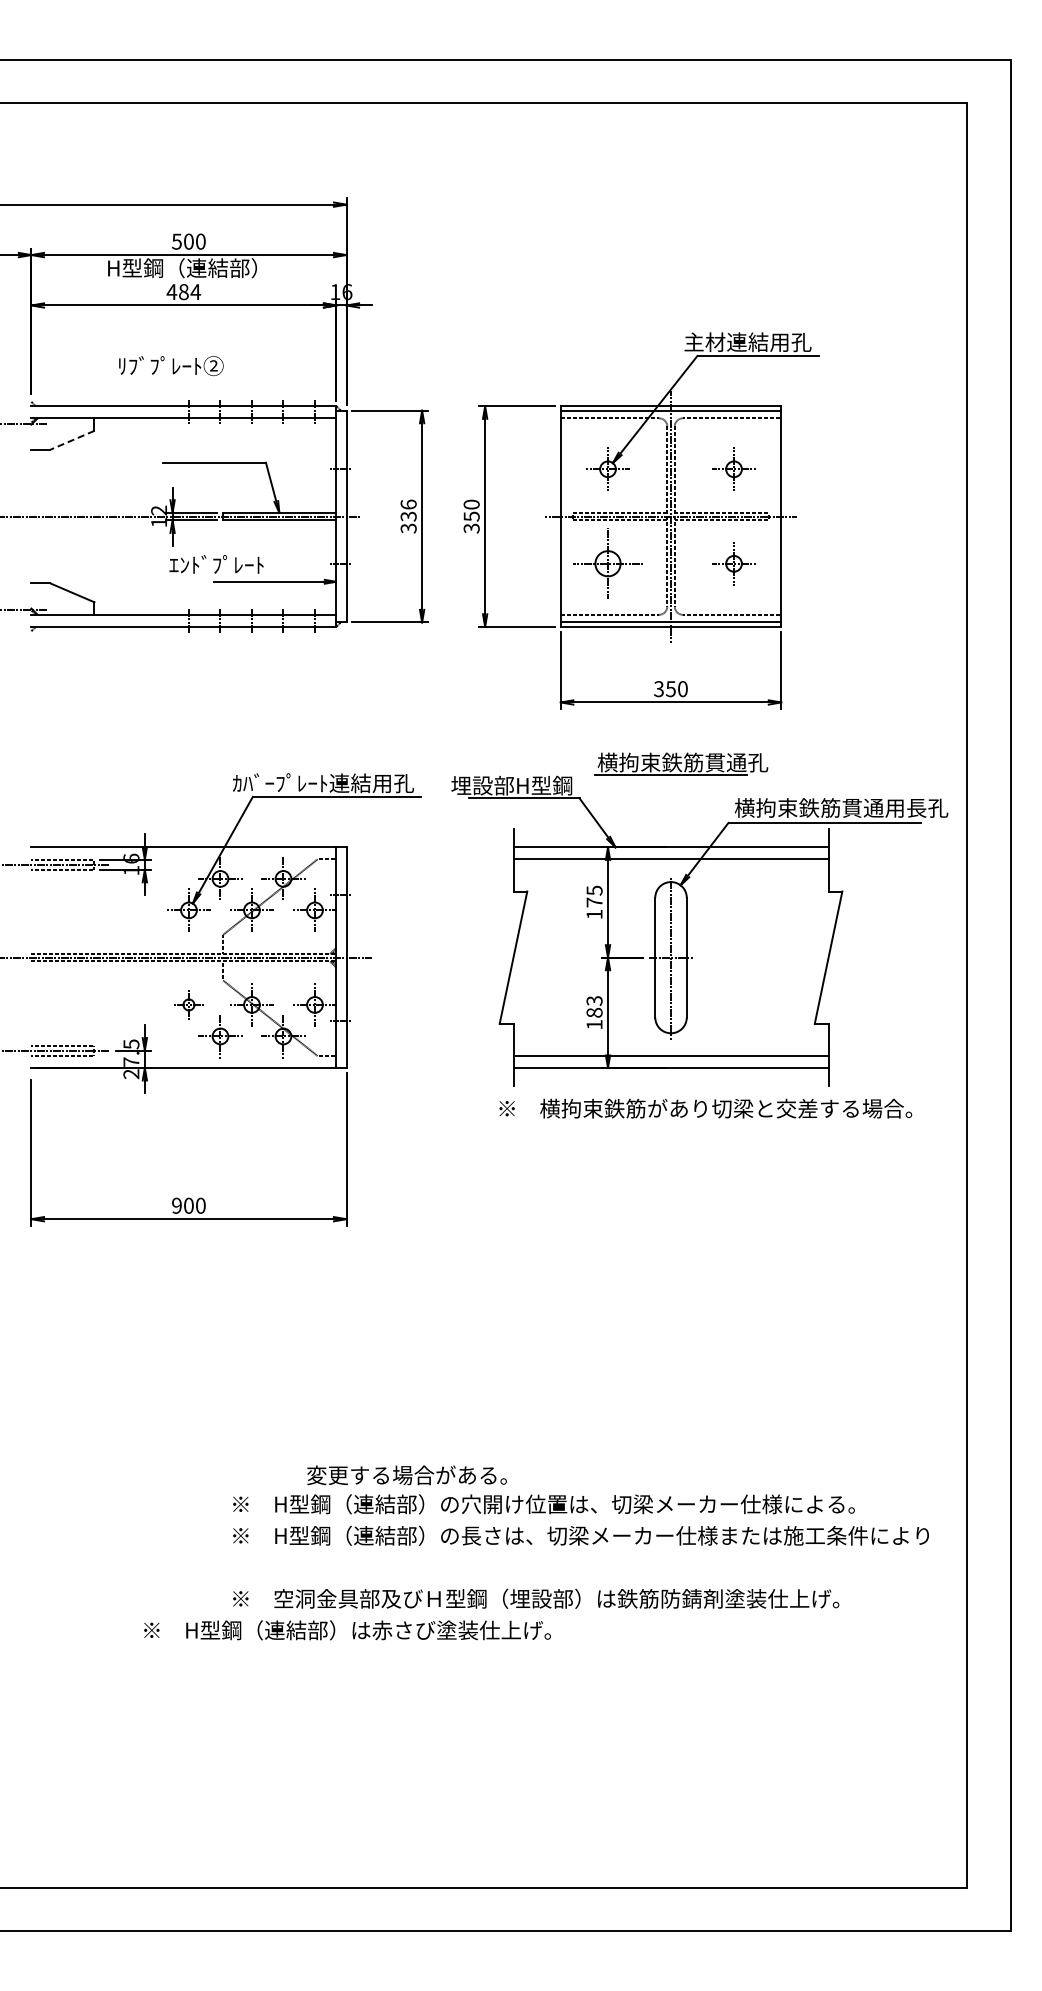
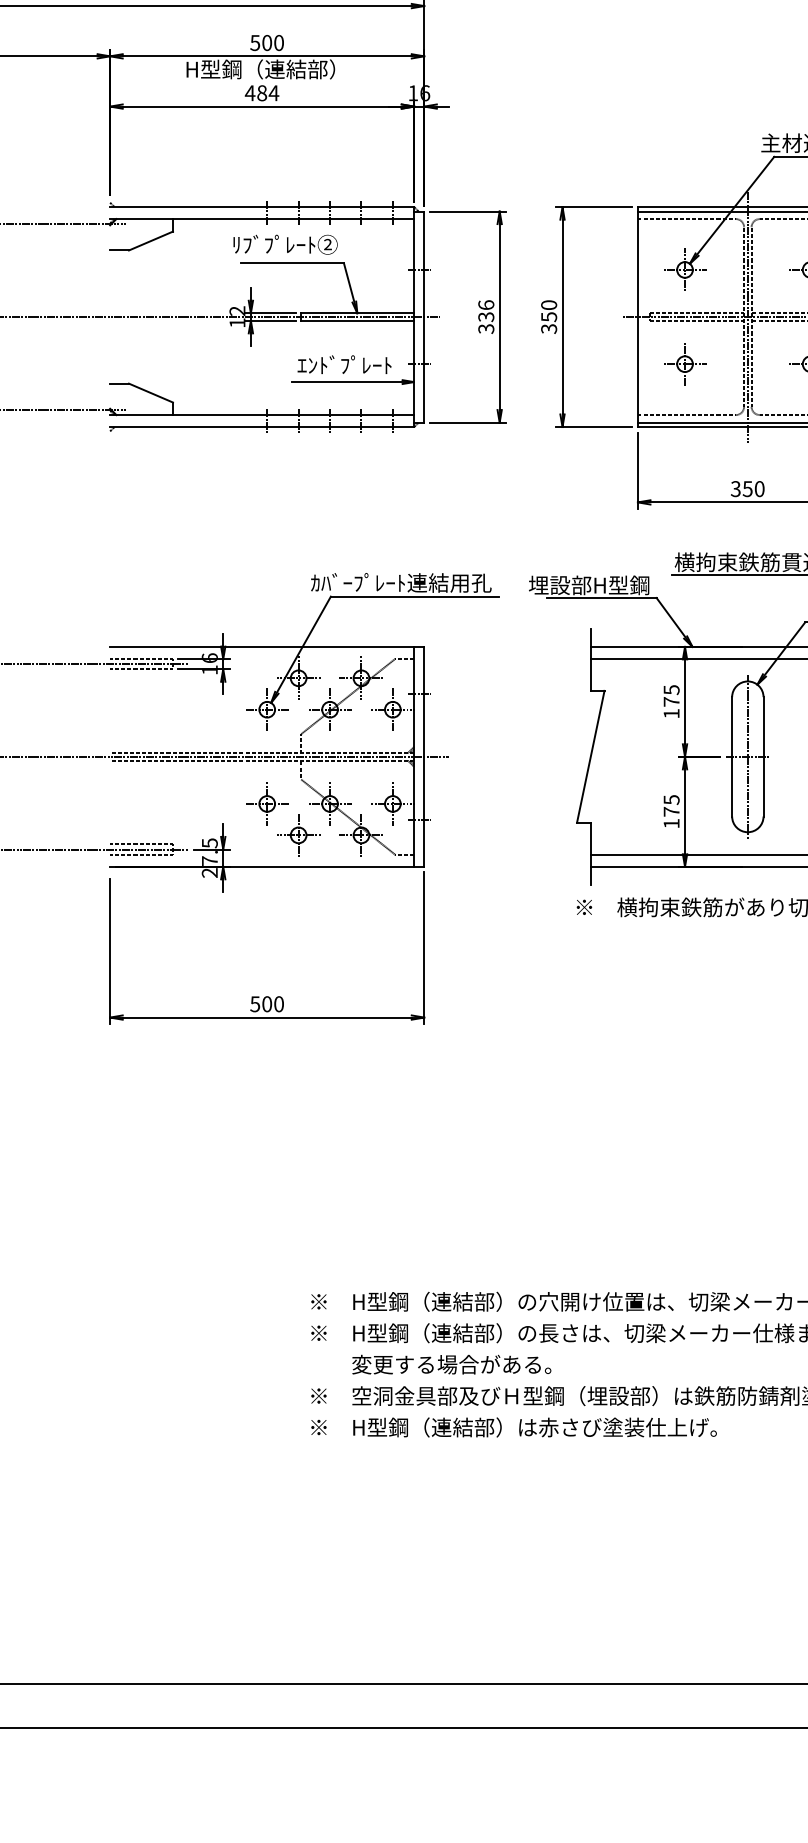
text: (171, 365) -> (285, 244), moved
line: (72, 440) -> (151, 241), dashed -> solid
part: (607, 563) -> (684, 363), size x0.62
text: (216, 564) -> (344, 364), moved
part: (188, 1004) -> (266, 803), size x1.43
text: (594, 1006) -> (671, 805), 183 -> 175
text: (176, 1205) -> (254, 1003), 900 -> 500
text: (406, 1475) -> (451, 1364), moved
text: (347, 1630) -> (514, 1427), moved

